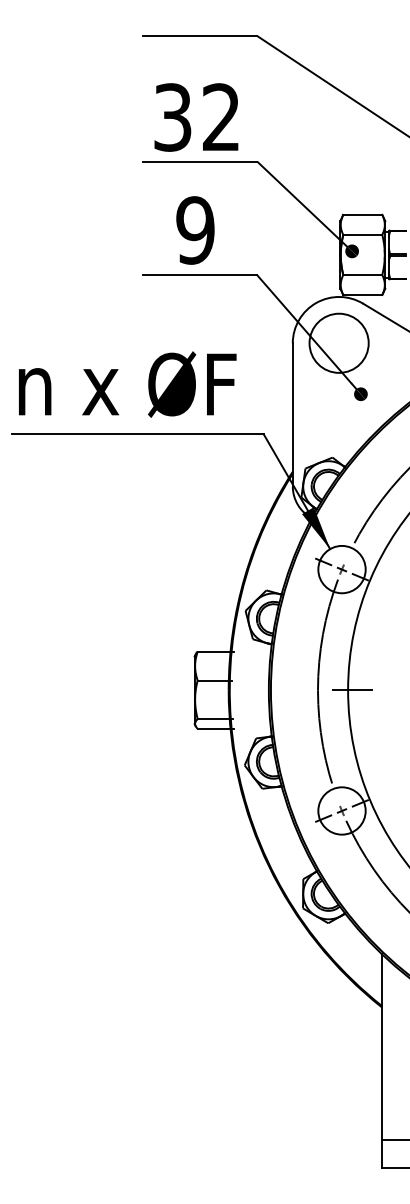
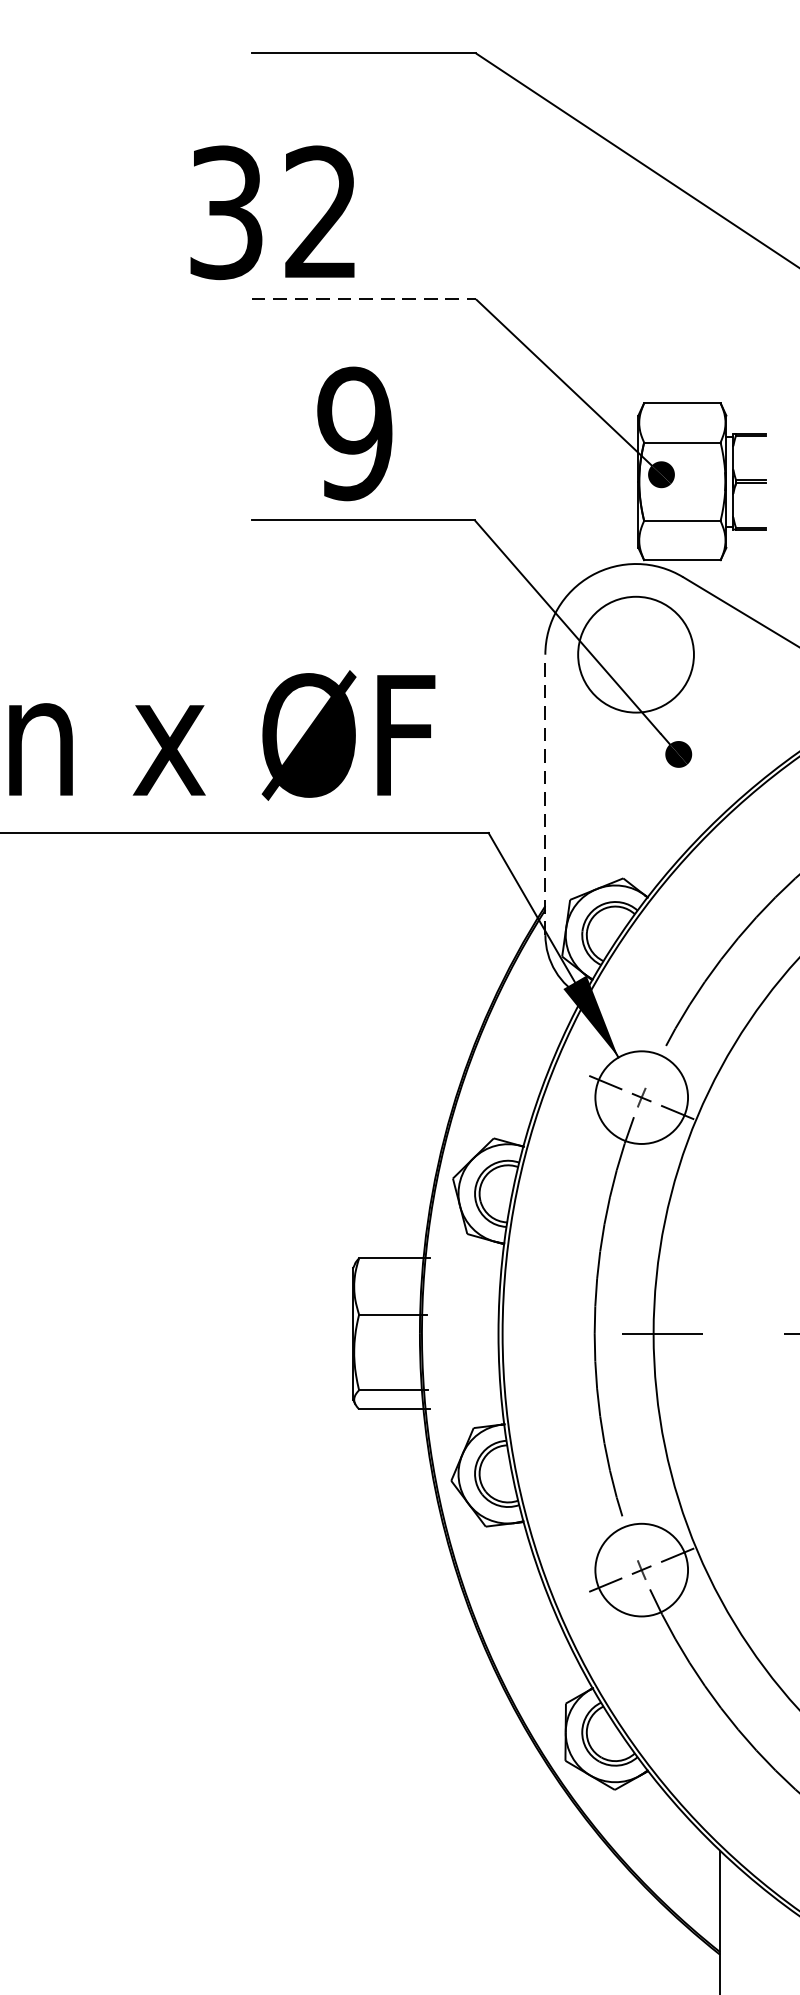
text: (196, 117) -> (272, 212), moved
line: (200, 161) -> (364, 298), solid -> dashed
line: (292, 414) -> (544, 794), solid -> dashed

